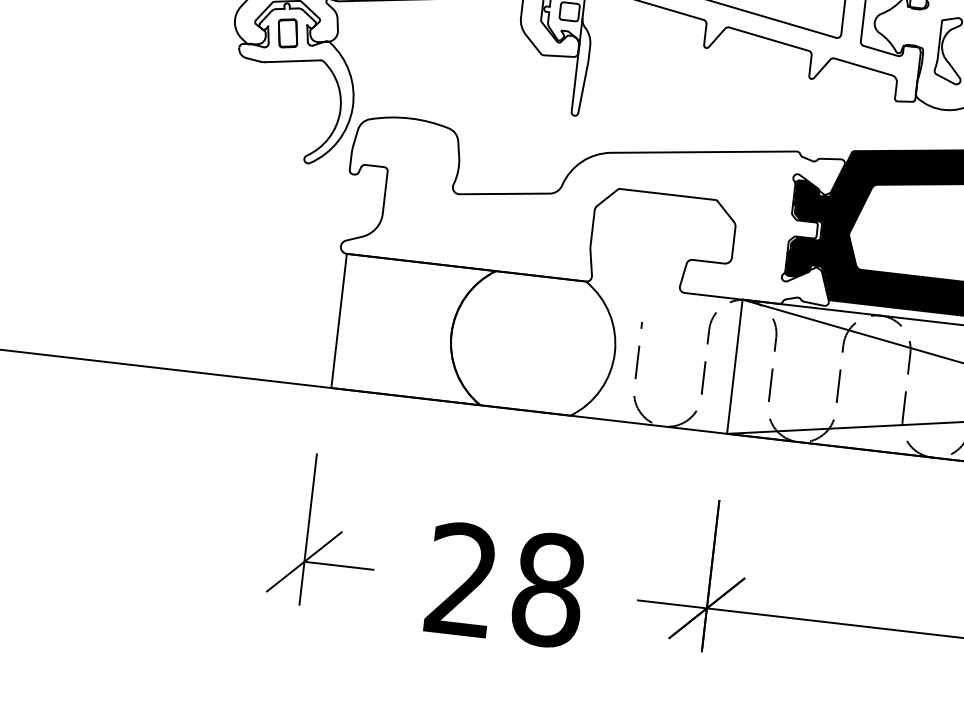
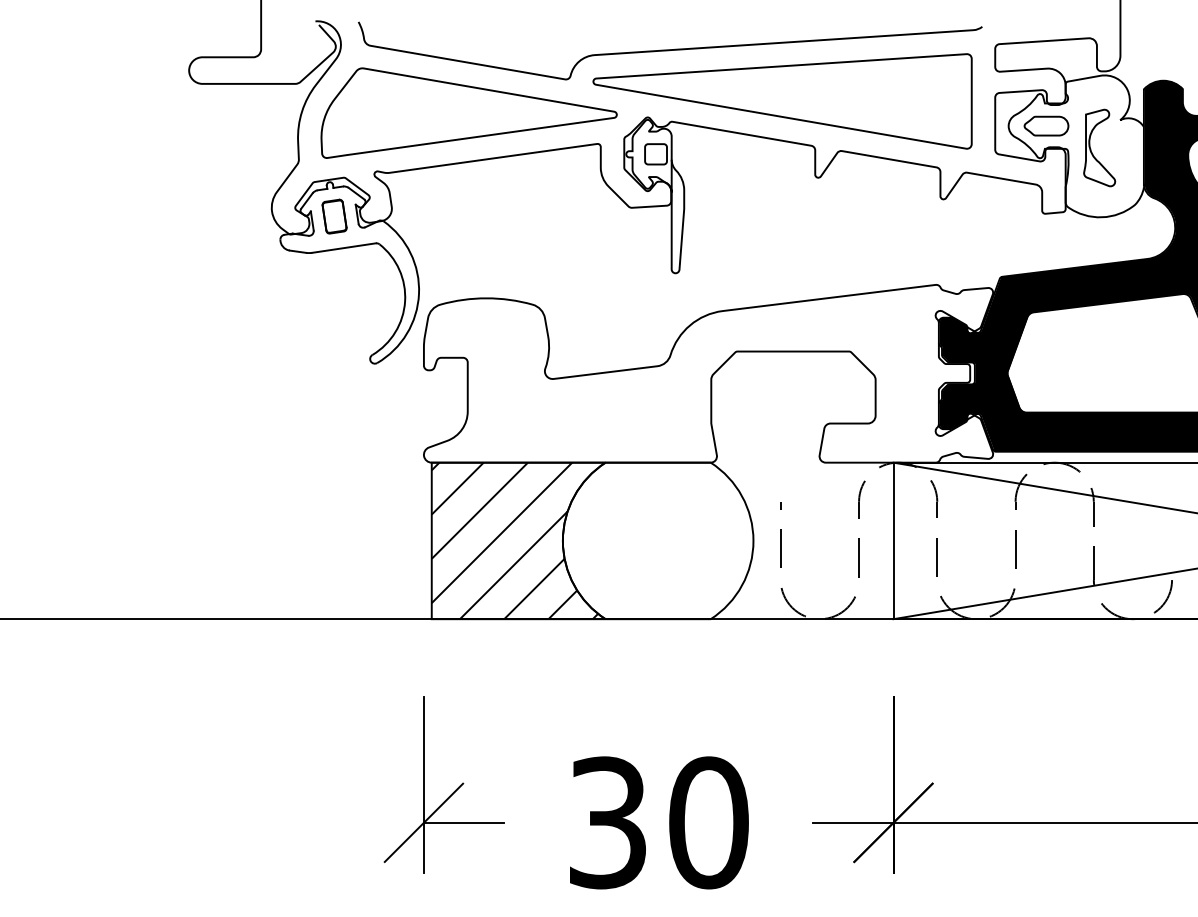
part: (907, 25) -> (1046, 125), added
hatch: (410, 328) -> (514, 540), added
text: (505, 584) -> (658, 822), 28 -> 30

